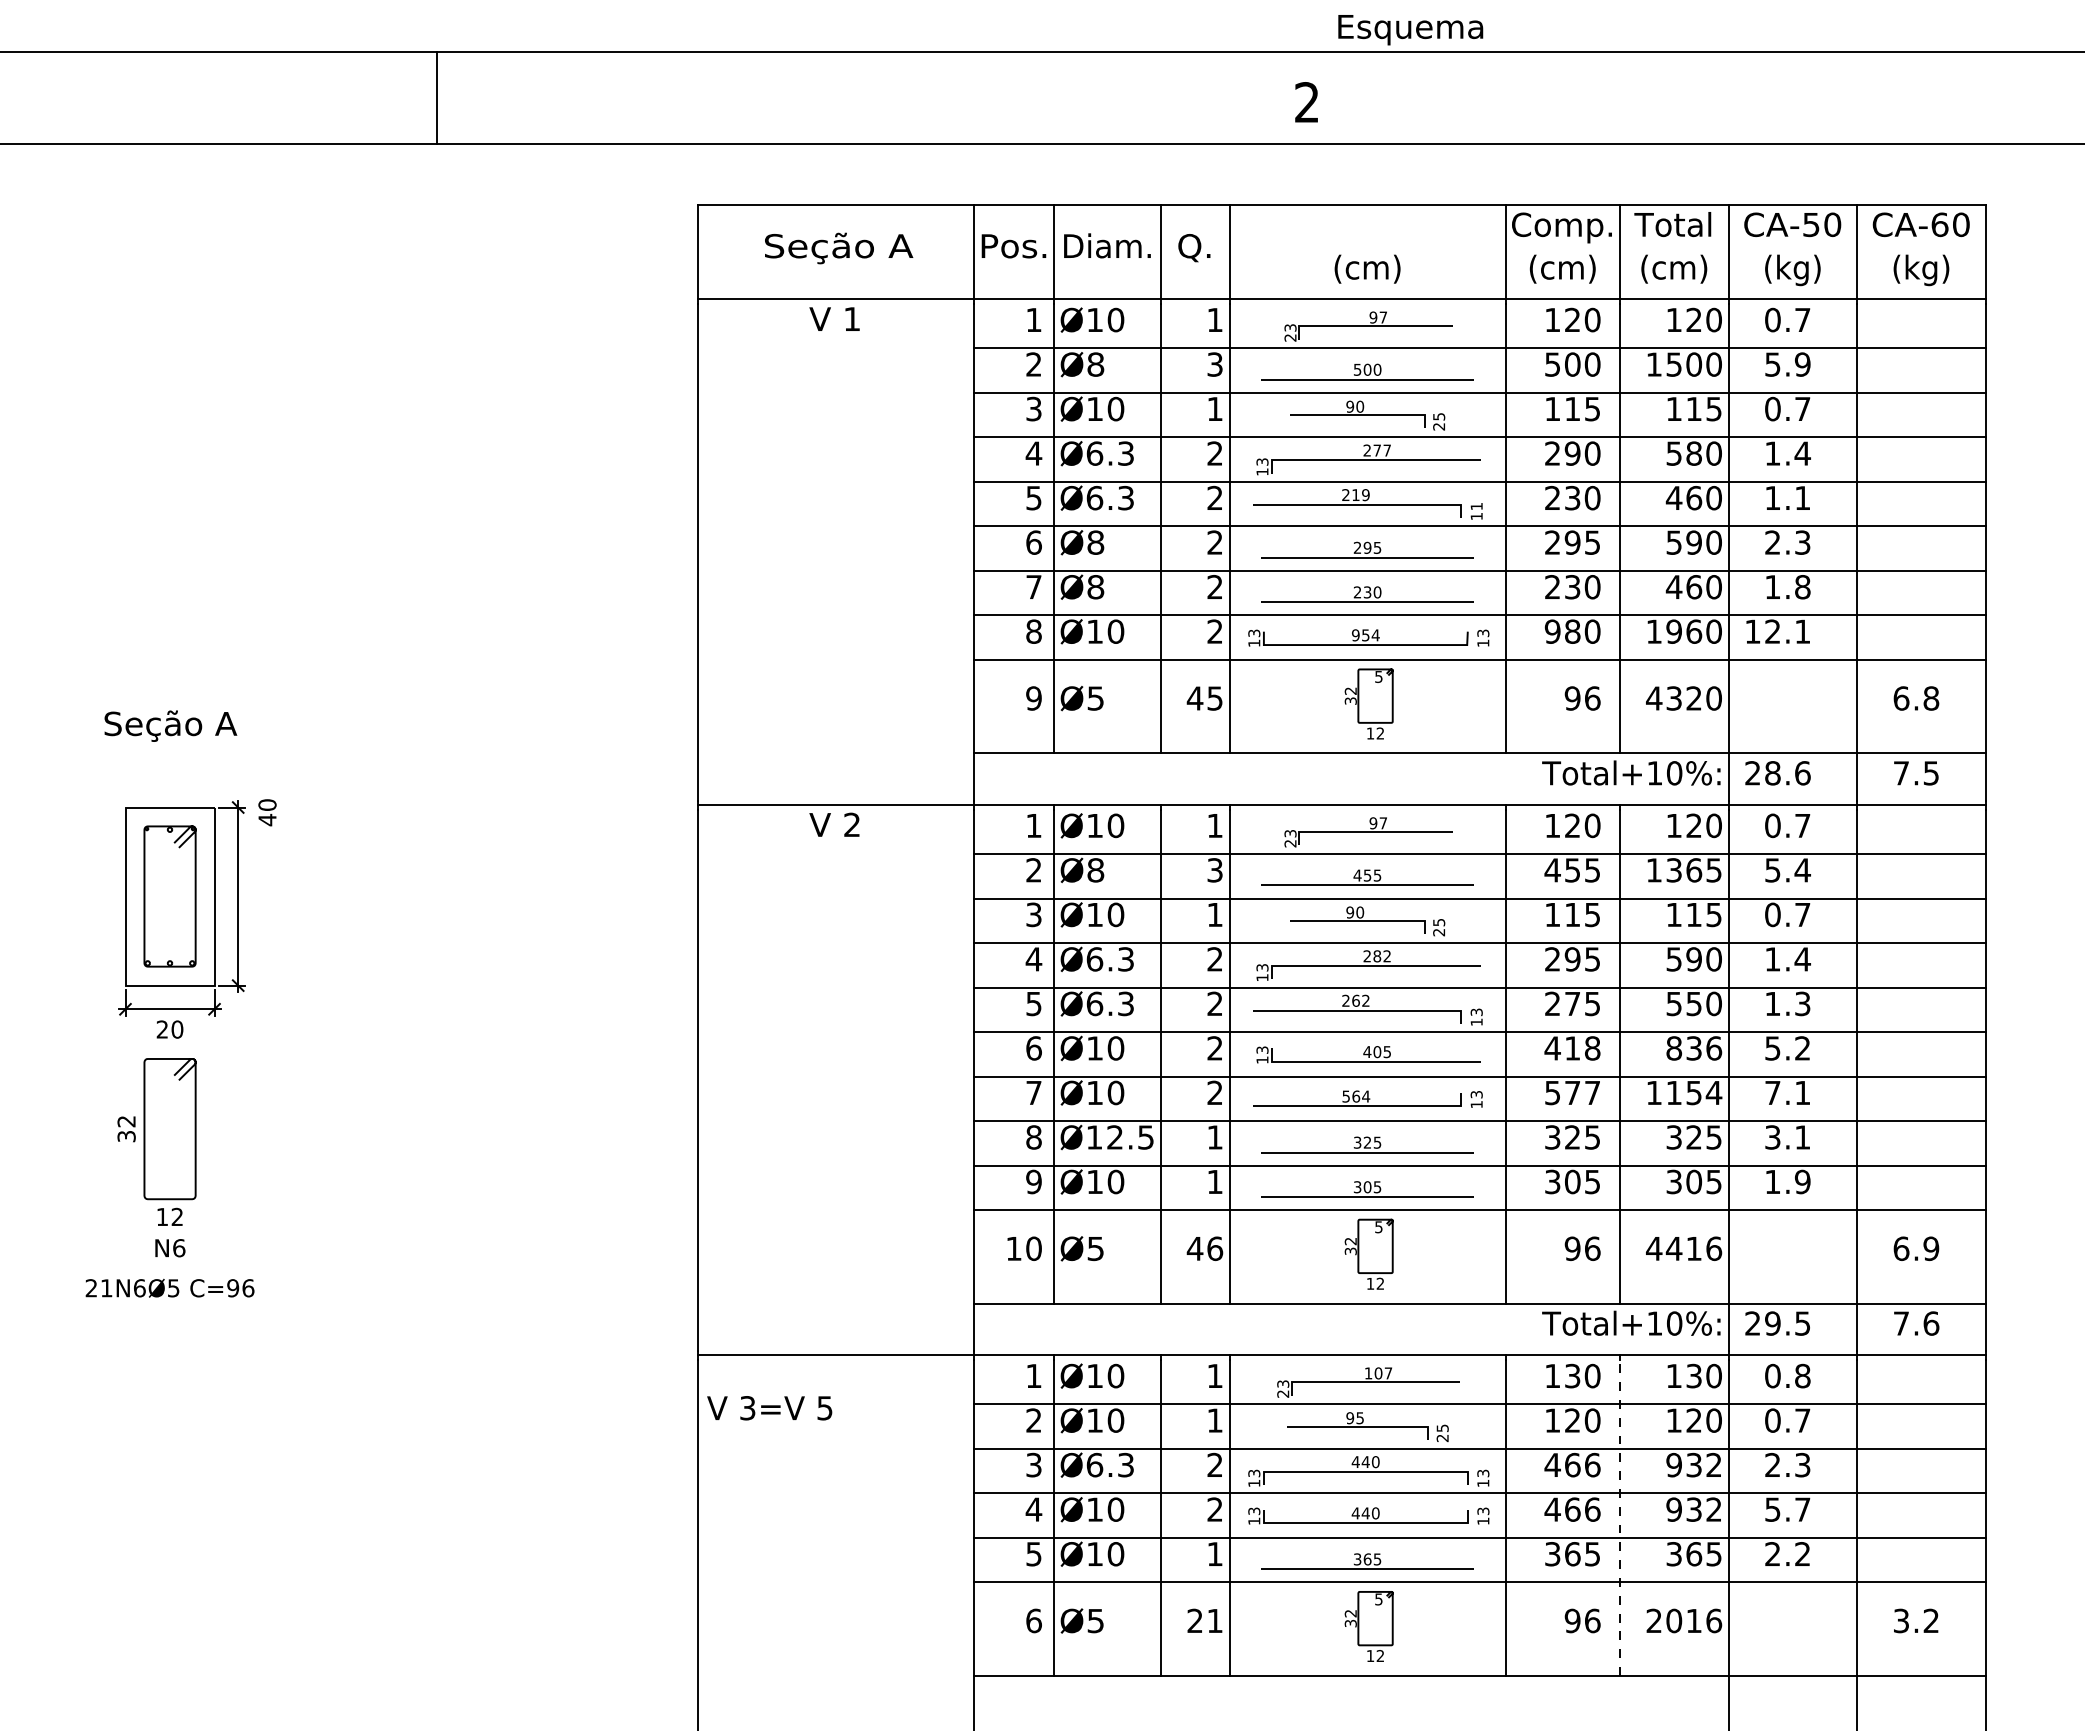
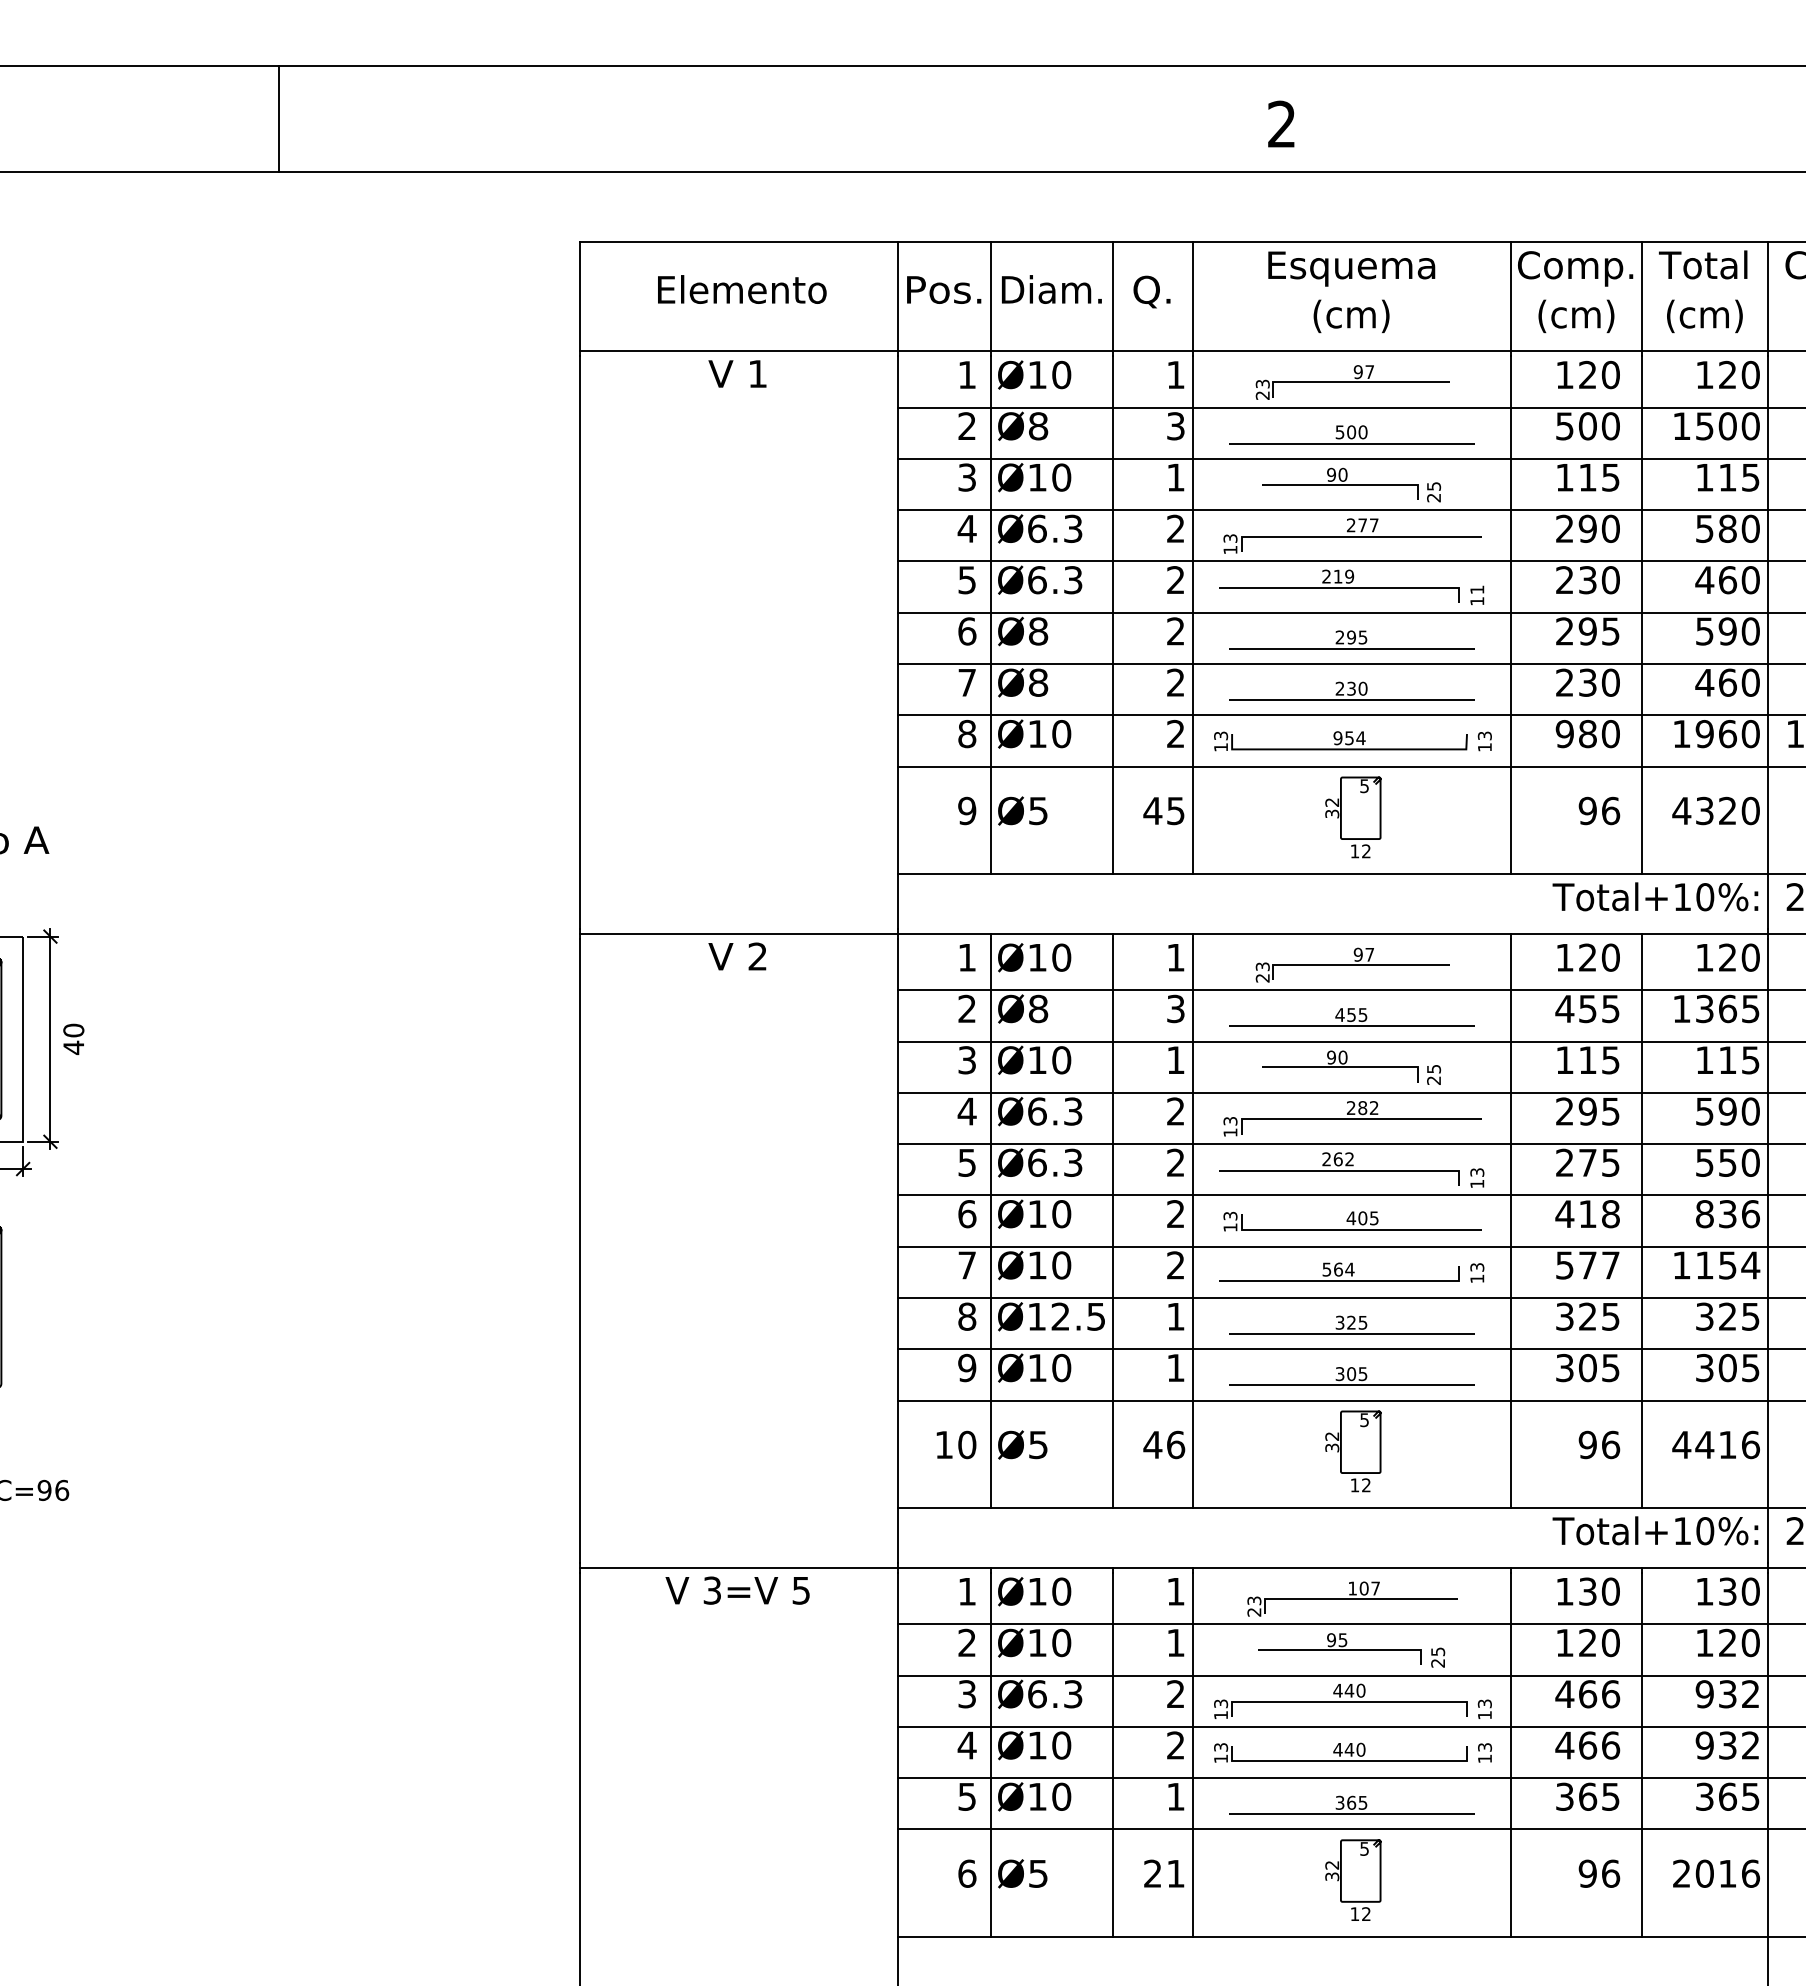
text: (1410, 30) -> (1351, 269), moved
text: (839, 248) -> (743, 292), Seção A -> Elemento
text: (267, 812) -> (73, 1039), moved
text: (769, 1408) -> (737, 1590), moved
line: (1619, 1517) -> (1641, 1754), dashed -> solid

